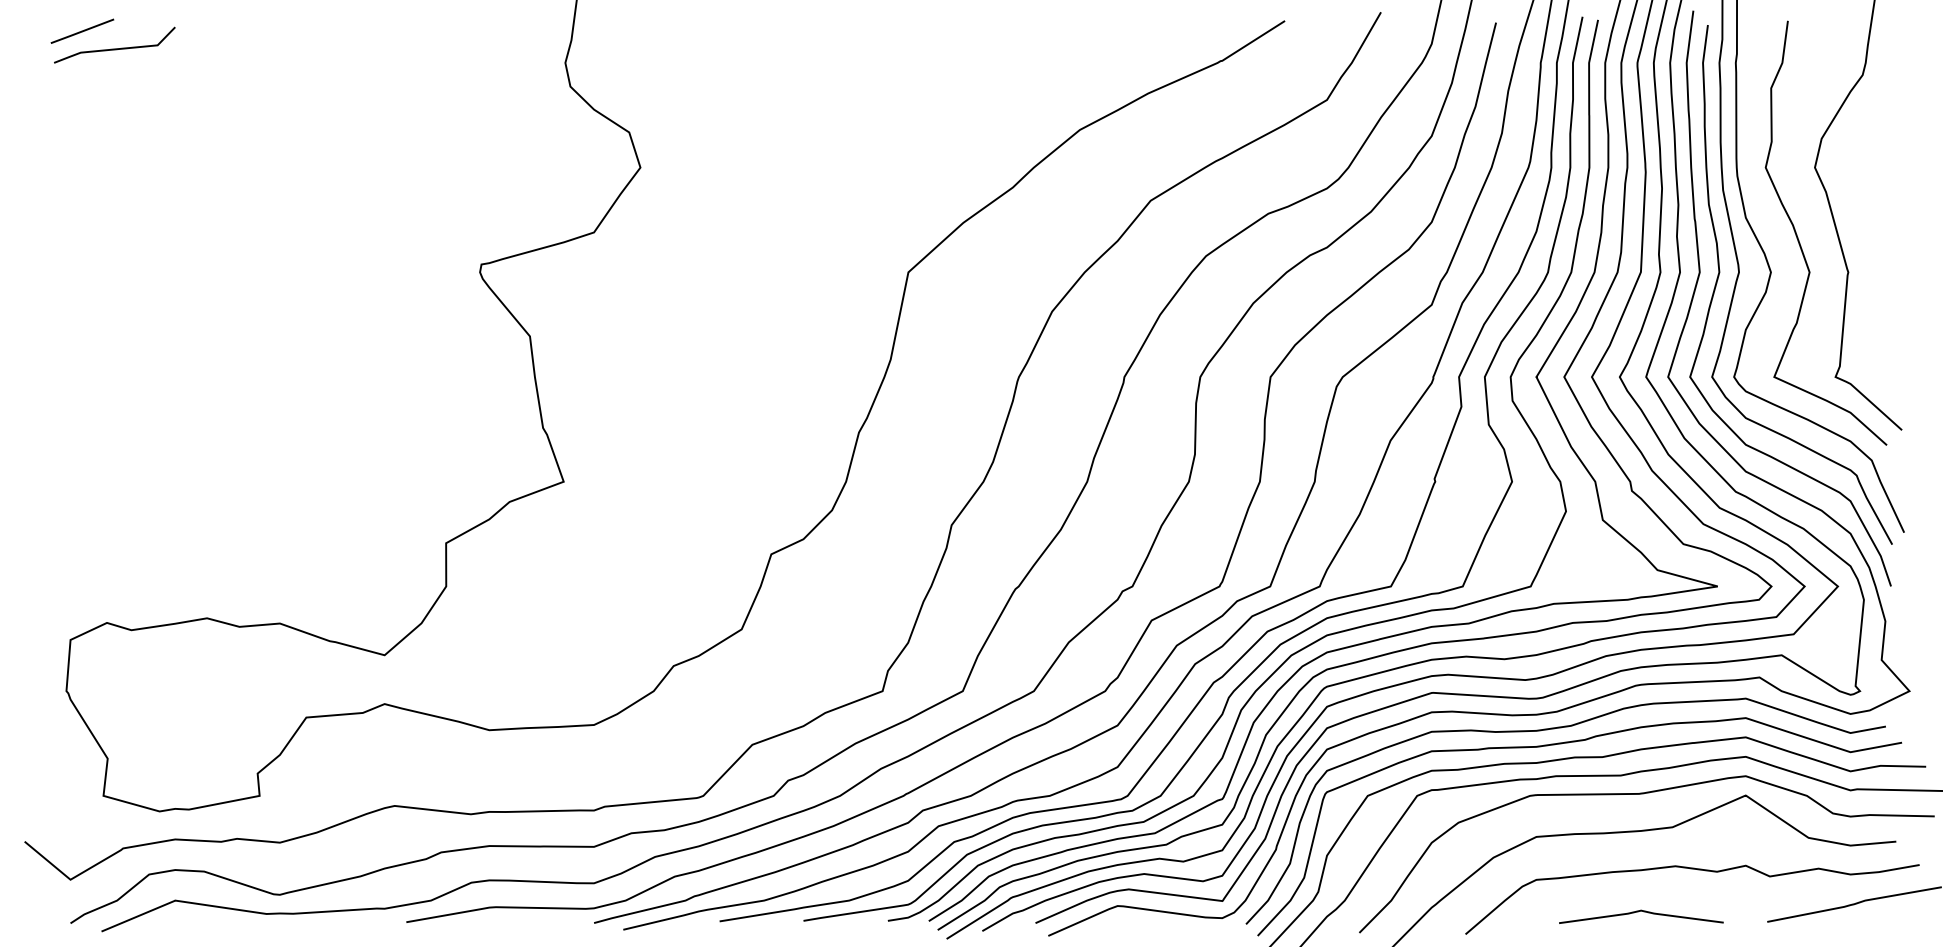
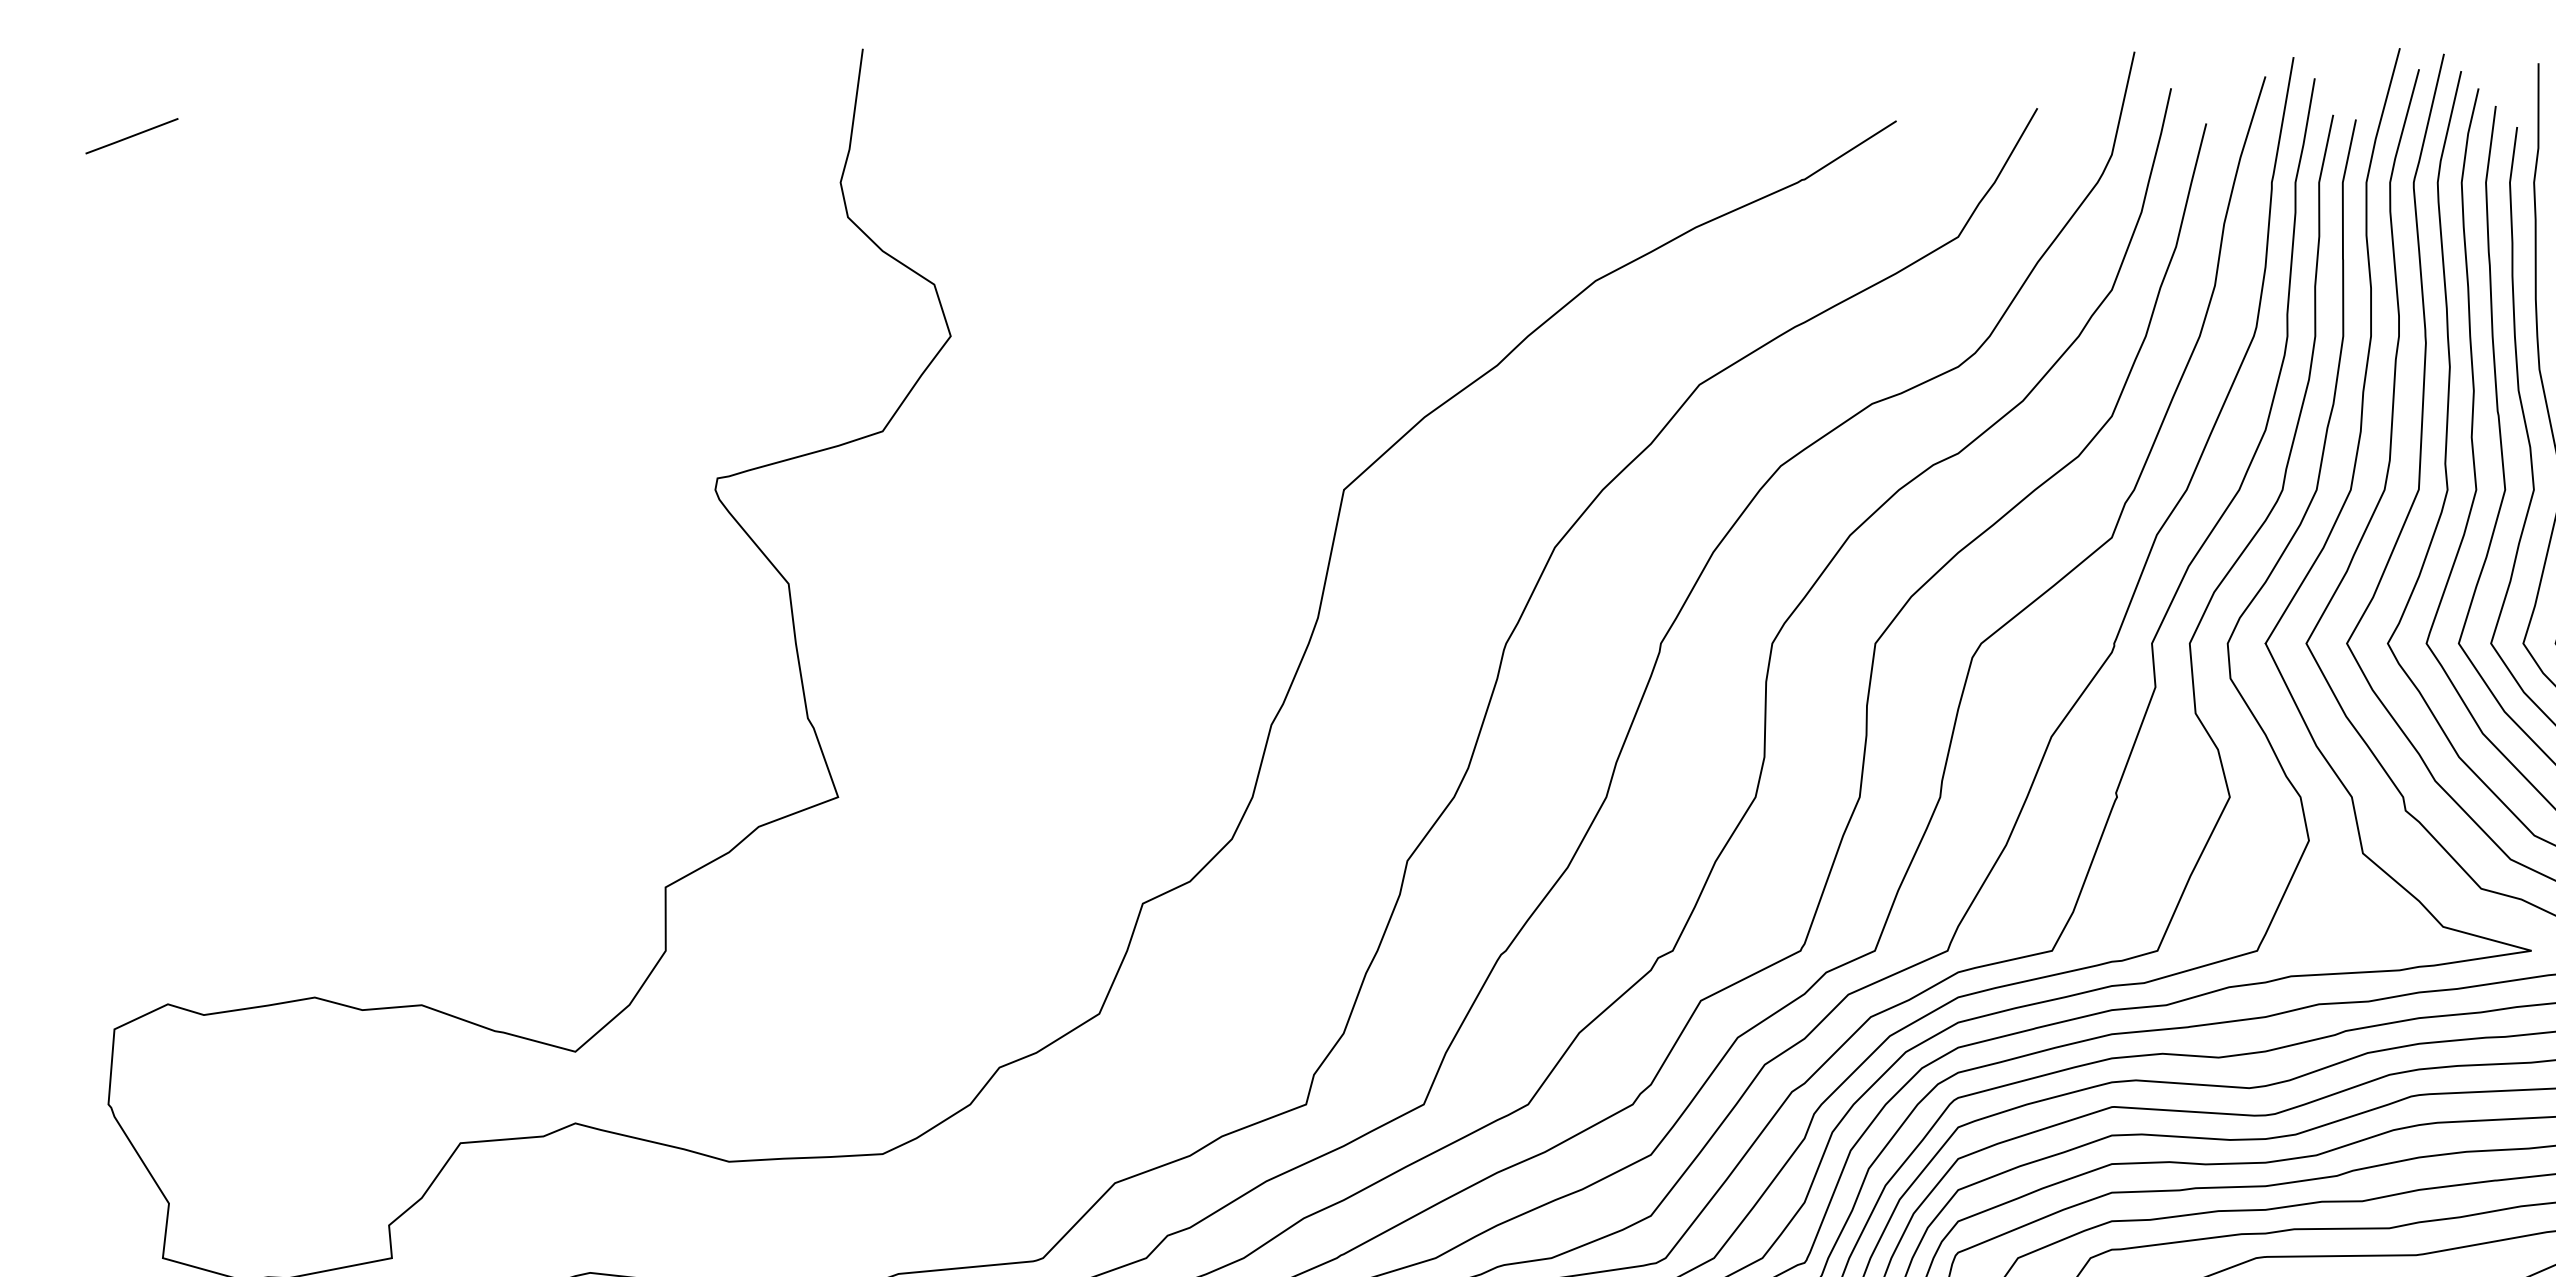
curve: (114, 48) -> (178, 161), removed

